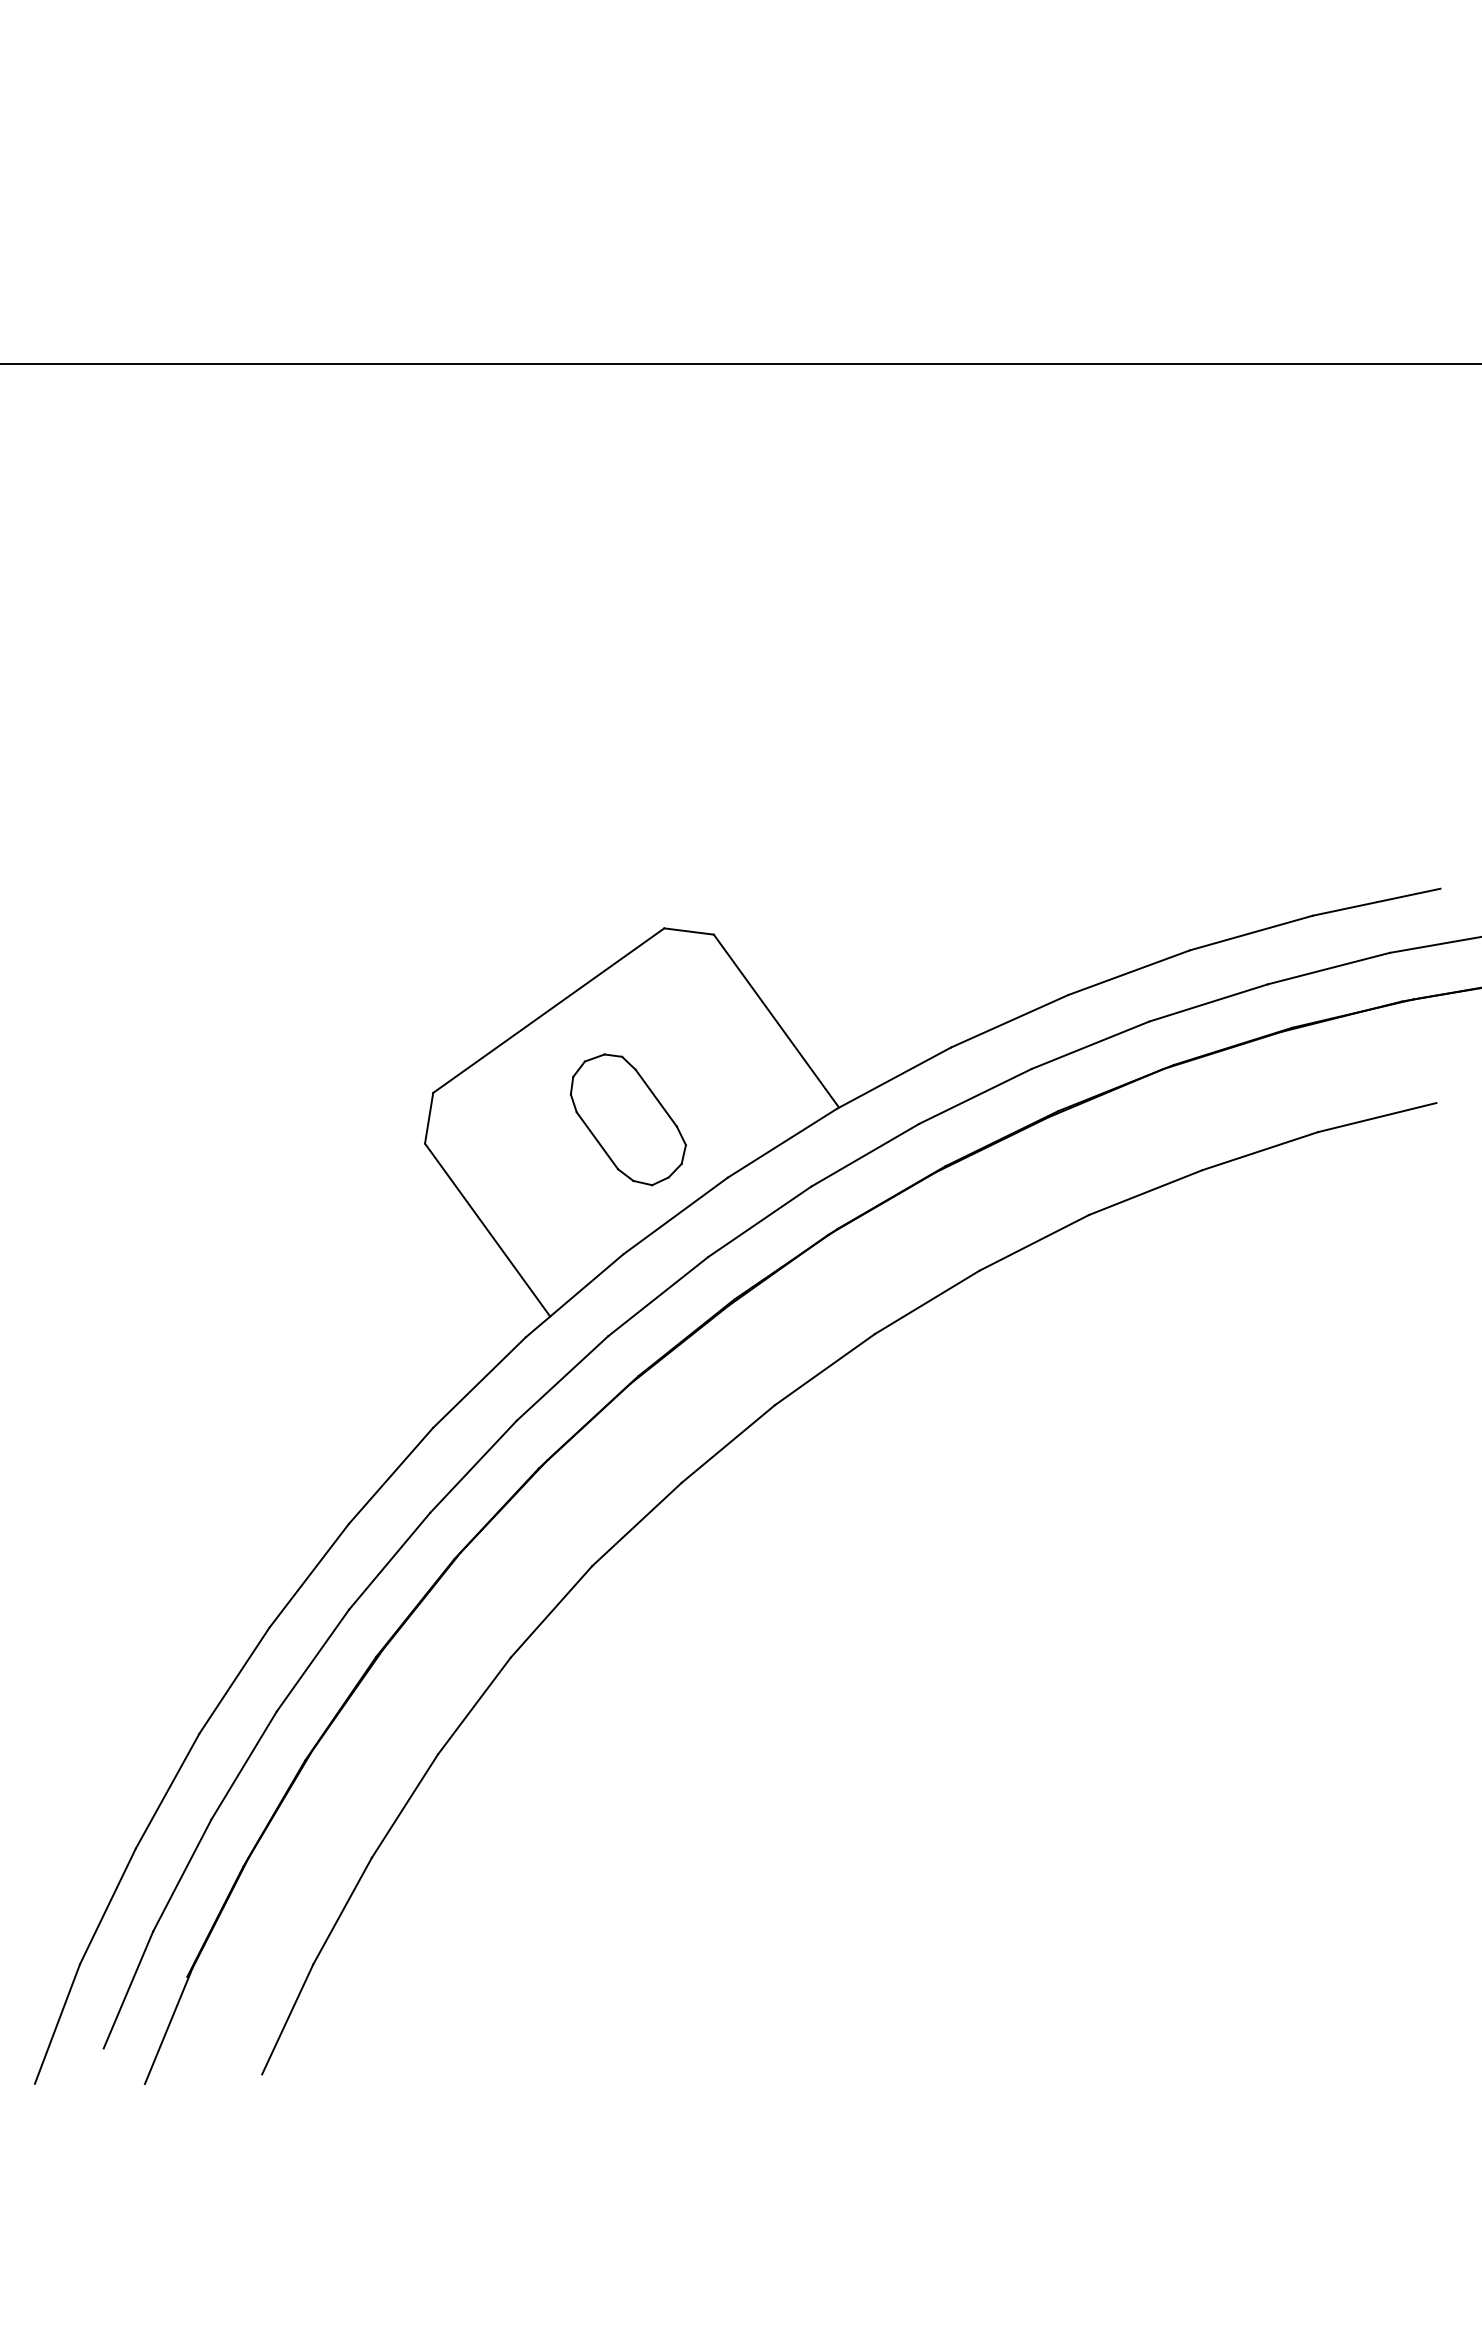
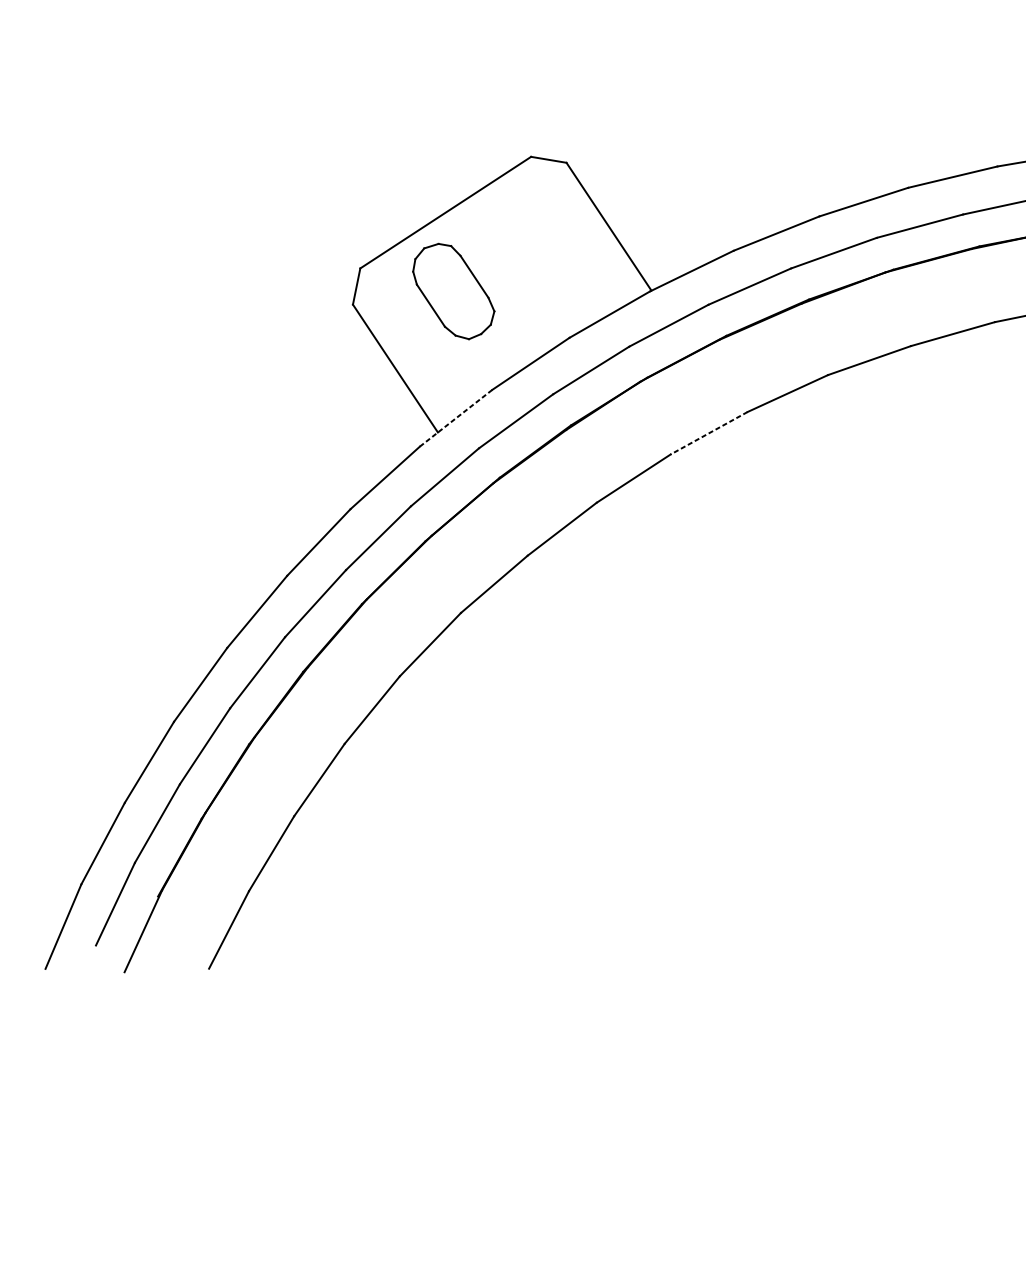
part: (627, 1119) -> (453, 291), moved
line: (575, 1295) -> (456, 418), solid -> dashed
line: (926, 1302) -> (708, 433), solid -> dashed

